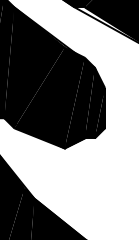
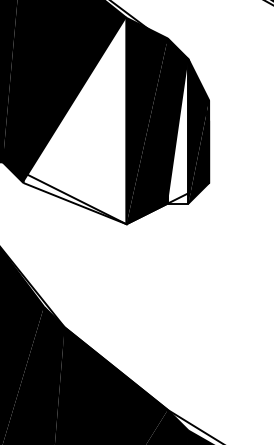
fill: (39, 97) -> (74, 119), removed
fill: (89, 102) -> (177, 130), removed

